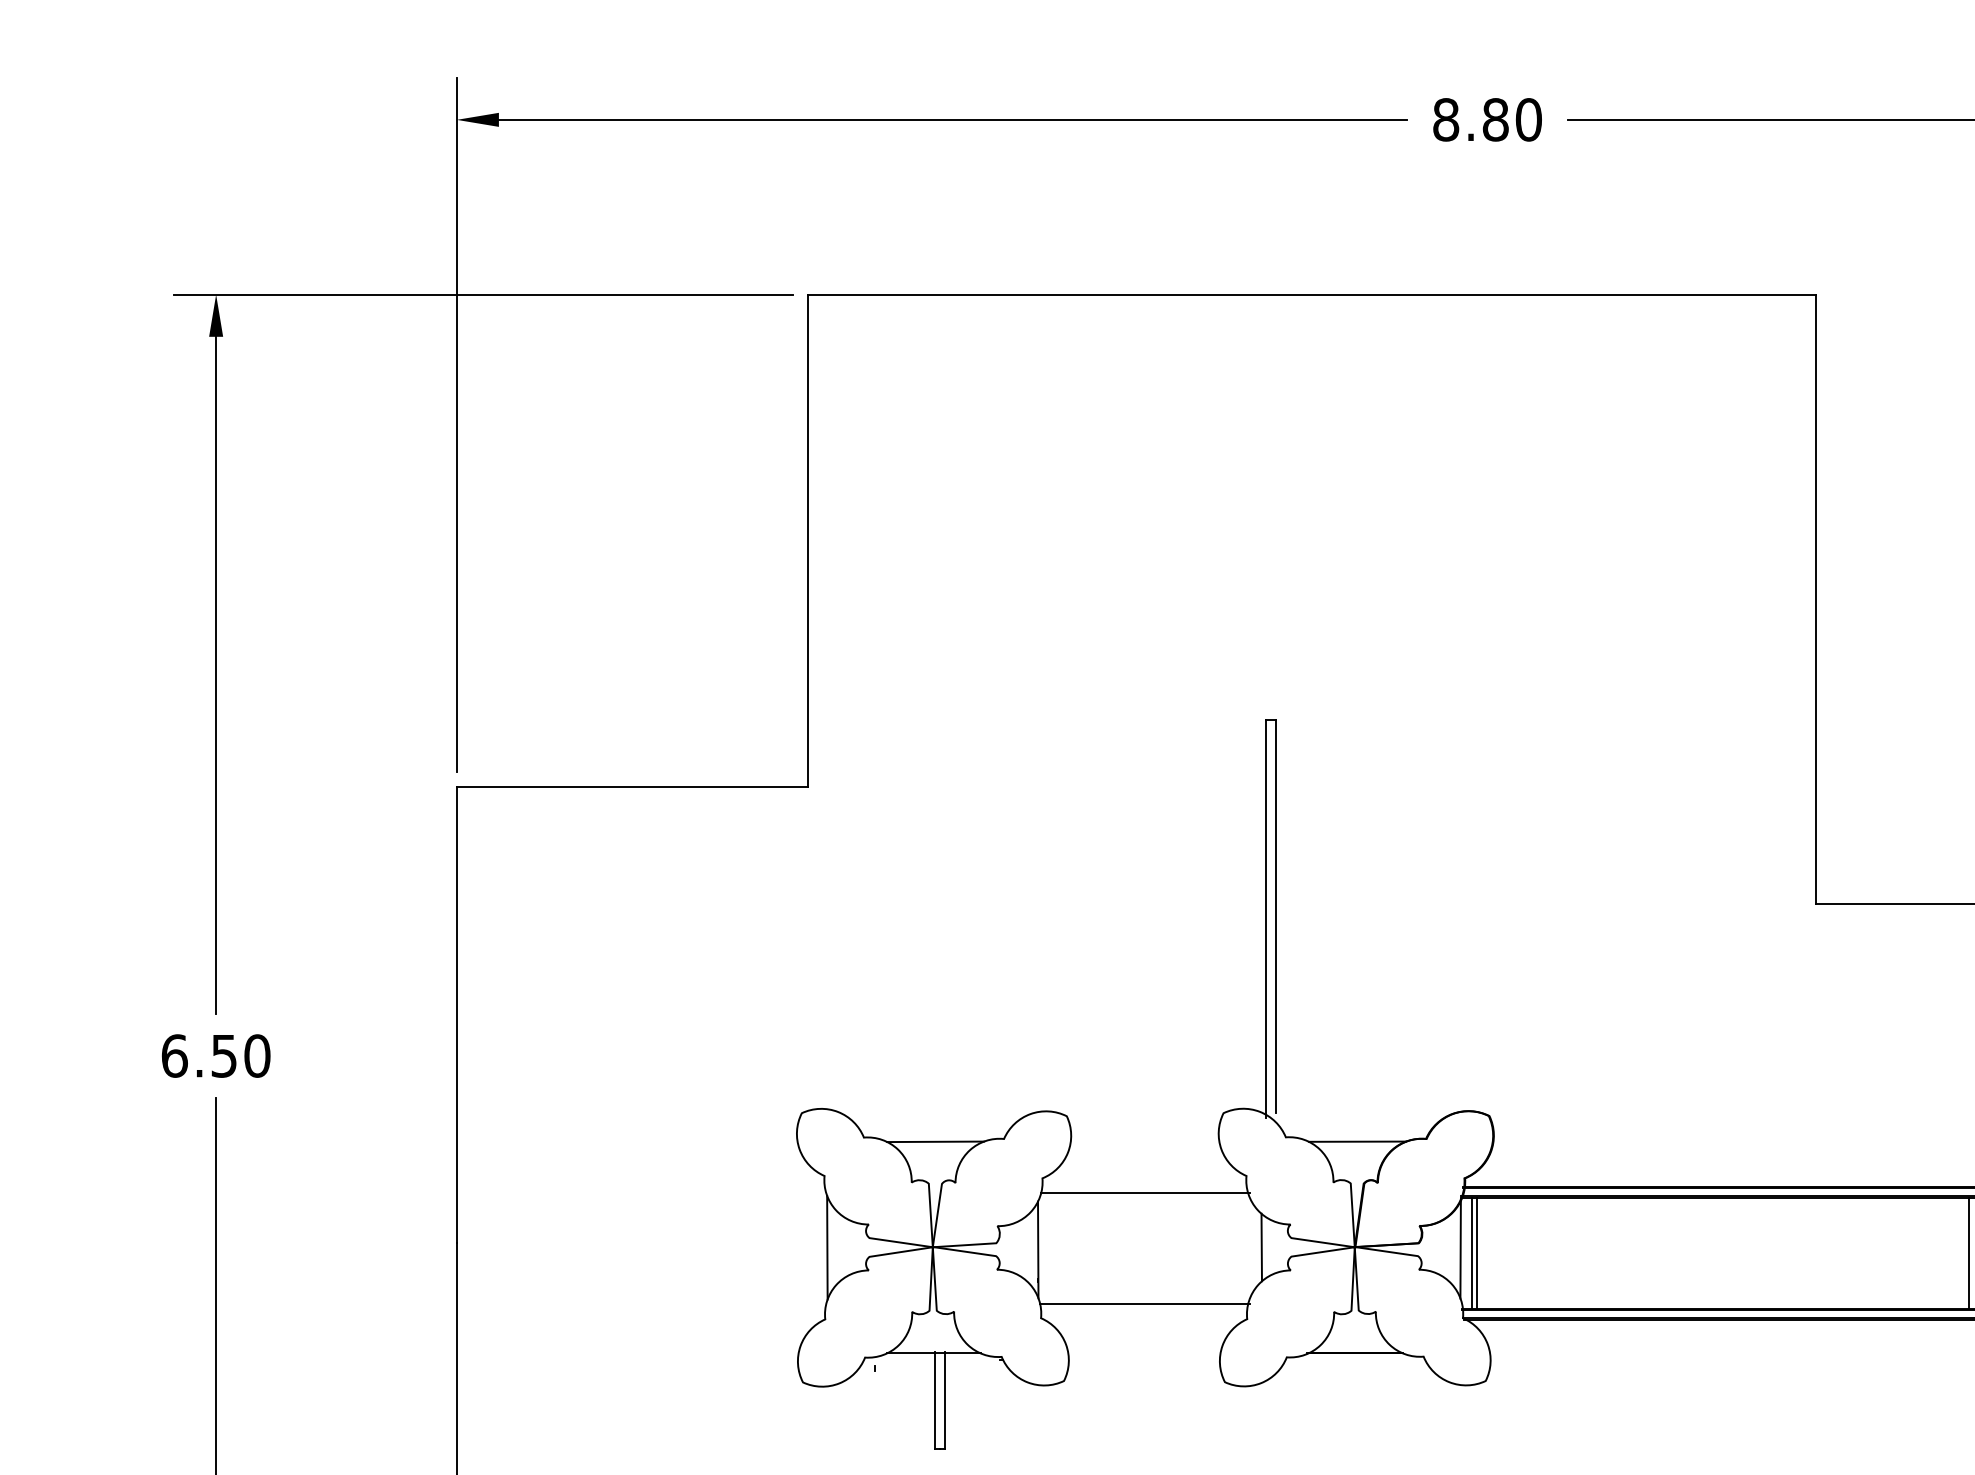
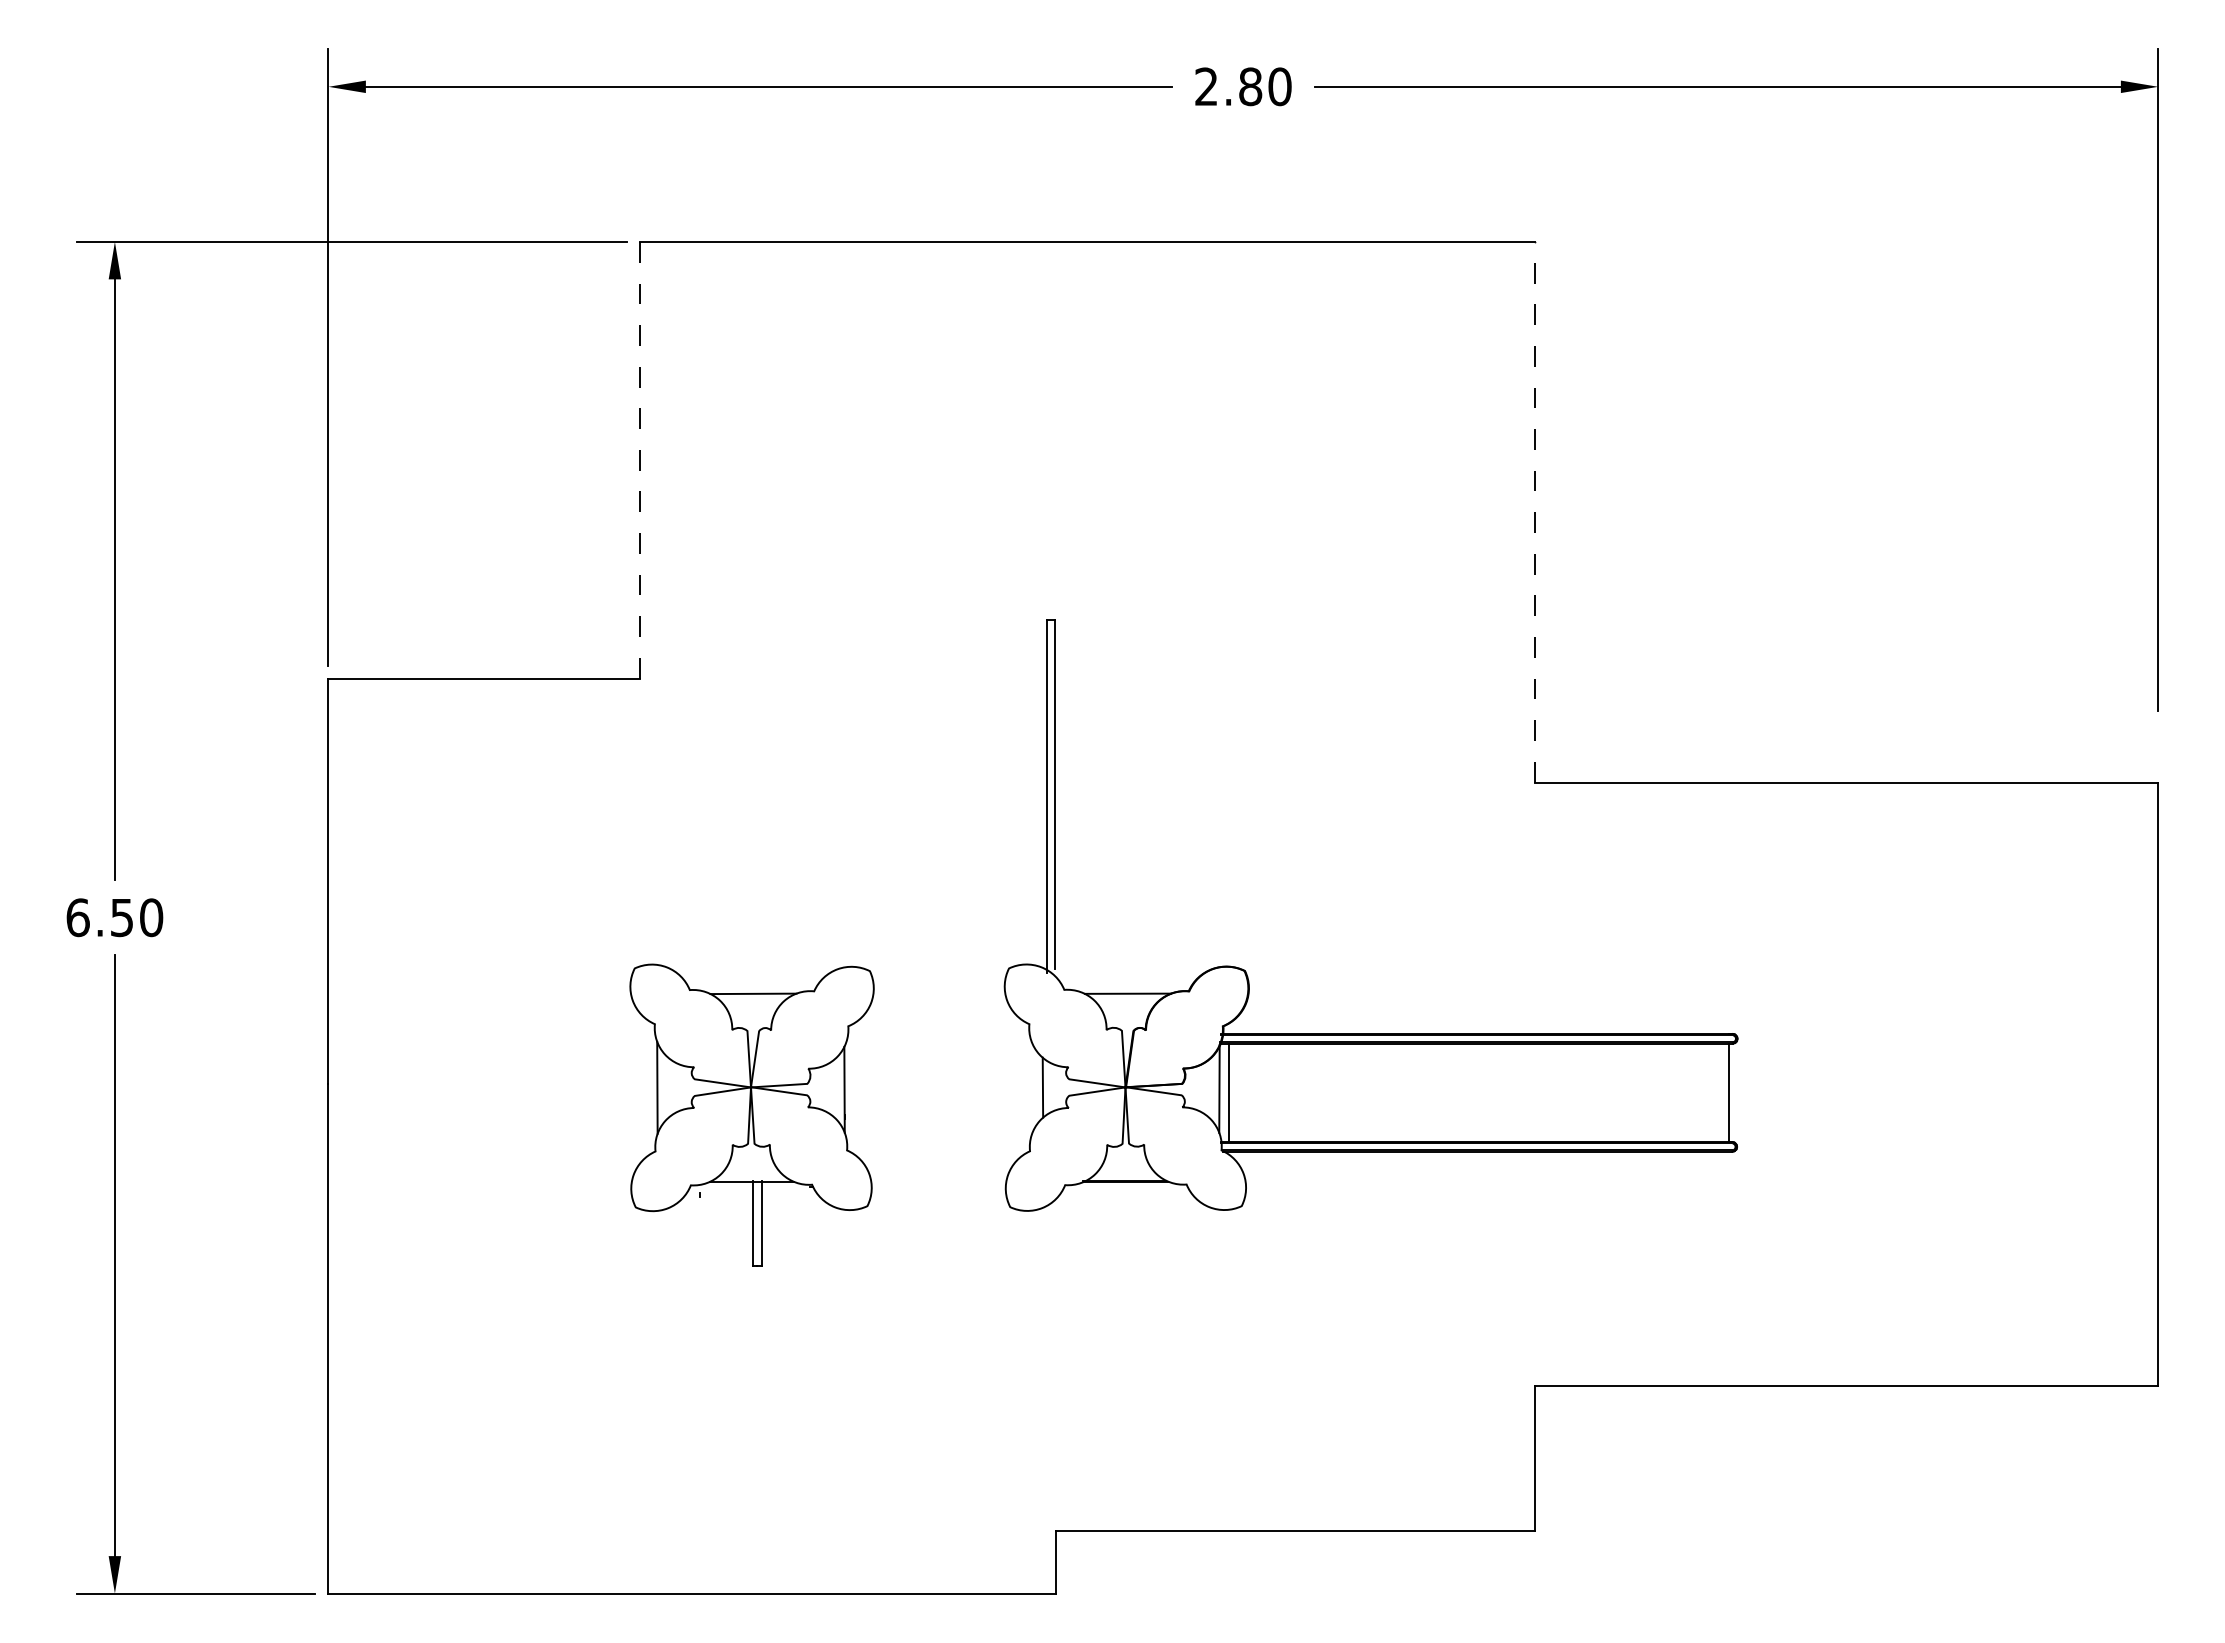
text: (1446, 119) -> (1206, 86), 8.80 -> 2.80
line: (808, 539) -> (640, 459), solid -> dashed
line: (1815, 598) -> (1534, 511), solid -> dashed
line: (1145, 1193) -> (939, 1039), removed
line: (1476, 1252) -> (1233, 1092), removed
line: (1968, 1252) -> (1670, 1092), removed
line: (1145, 1303) -> (939, 1137), removed

